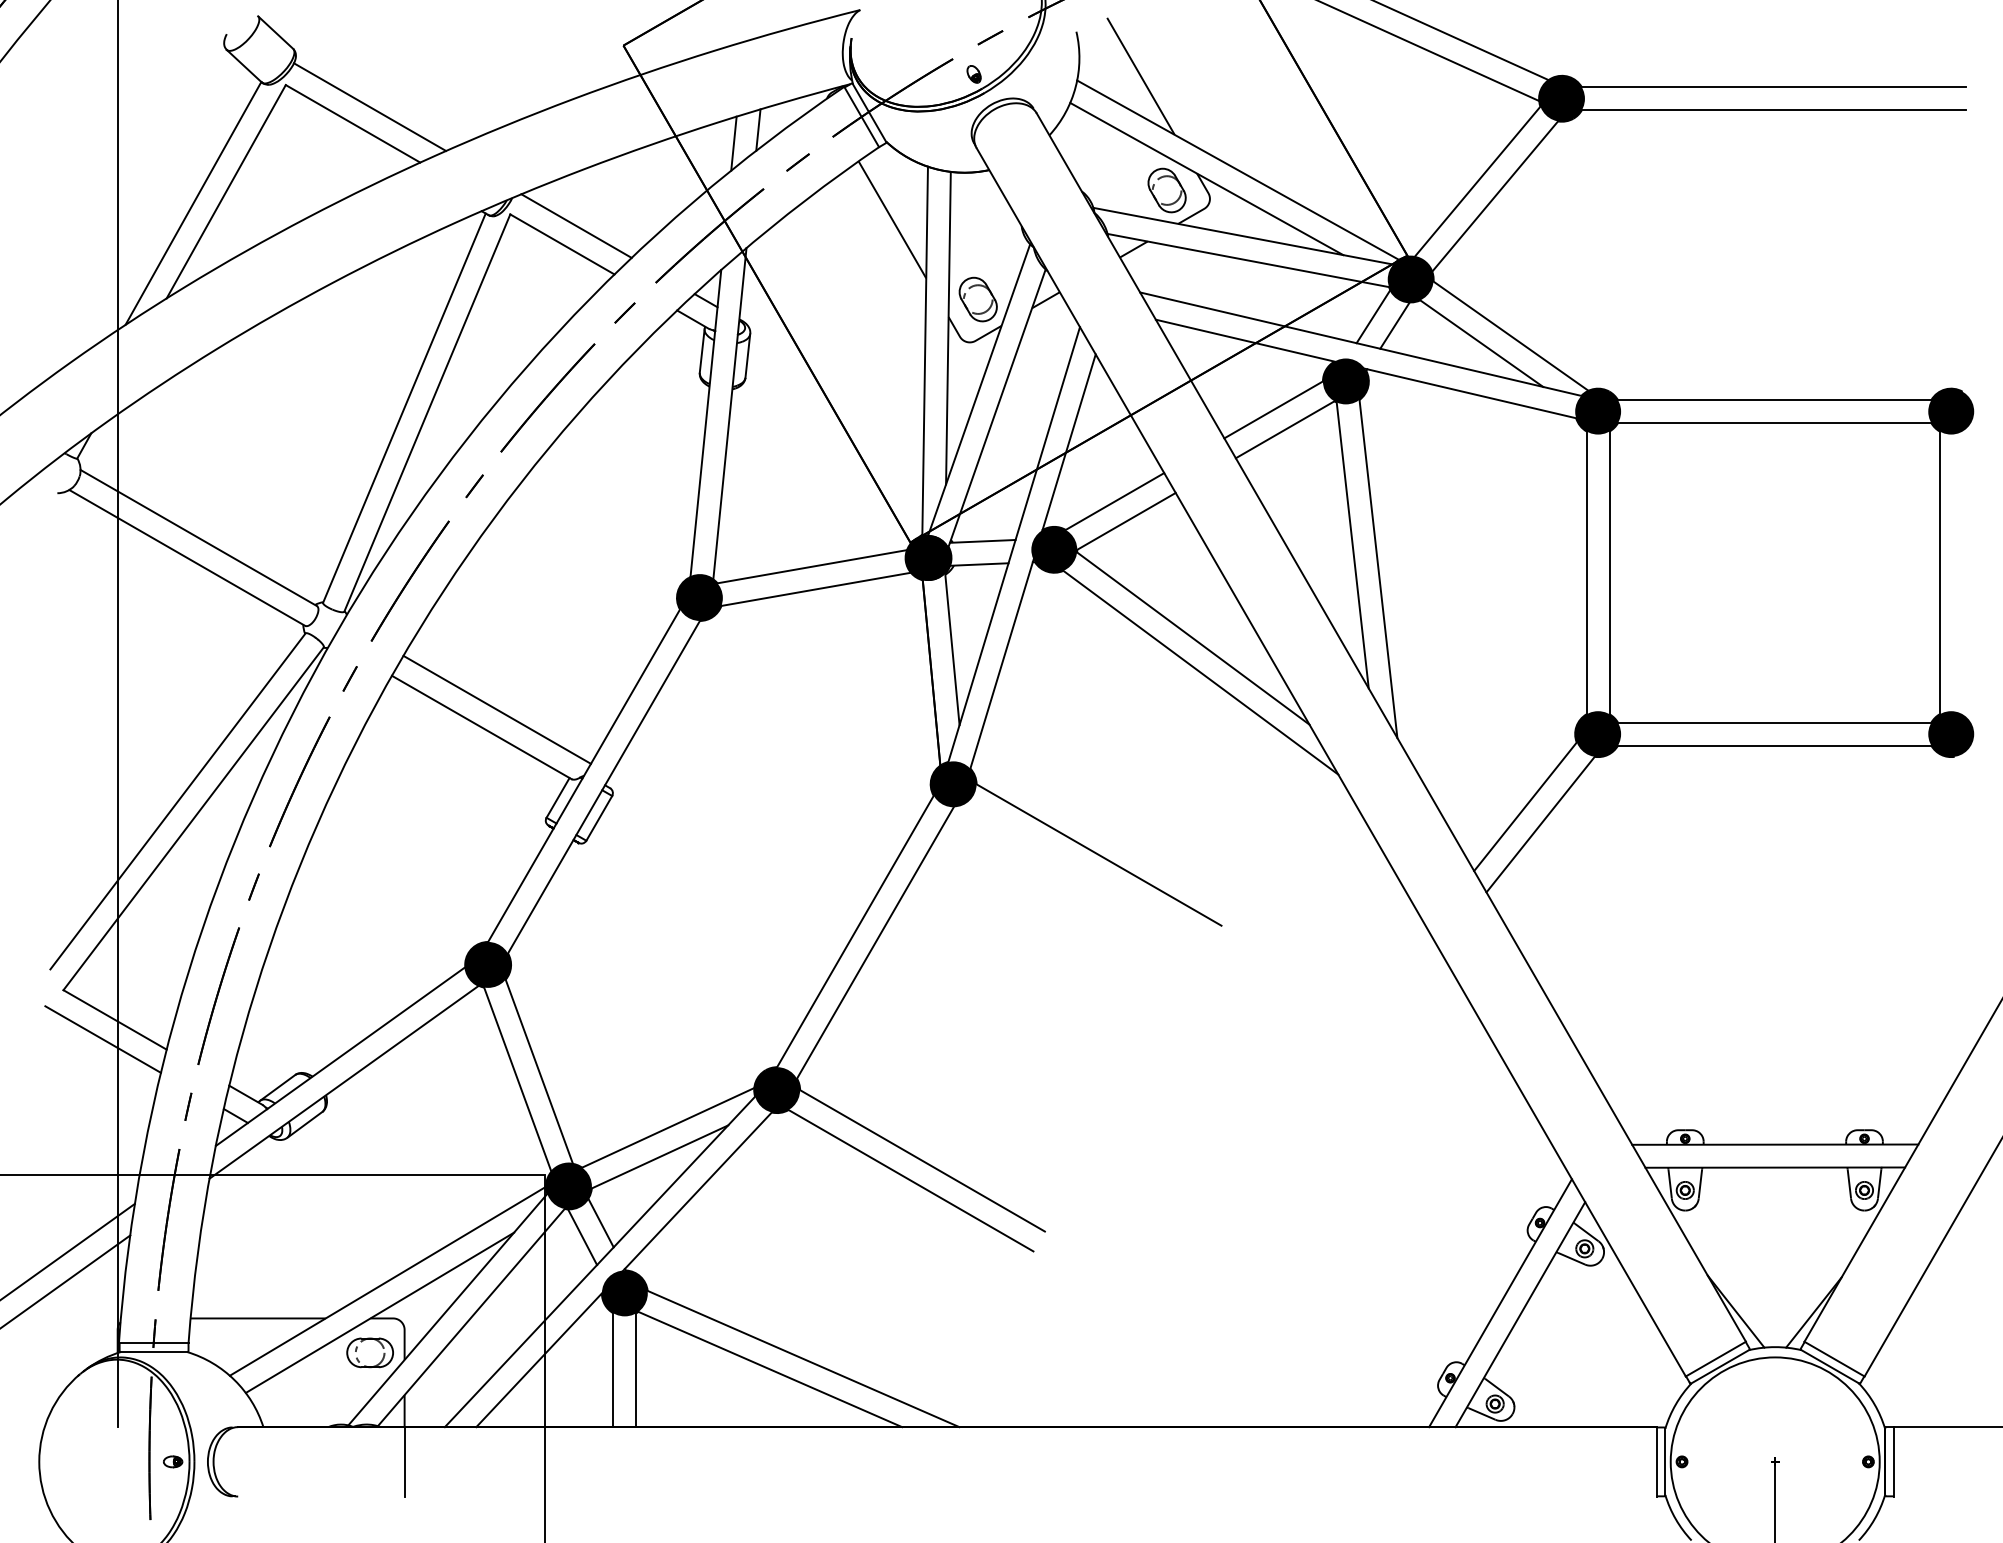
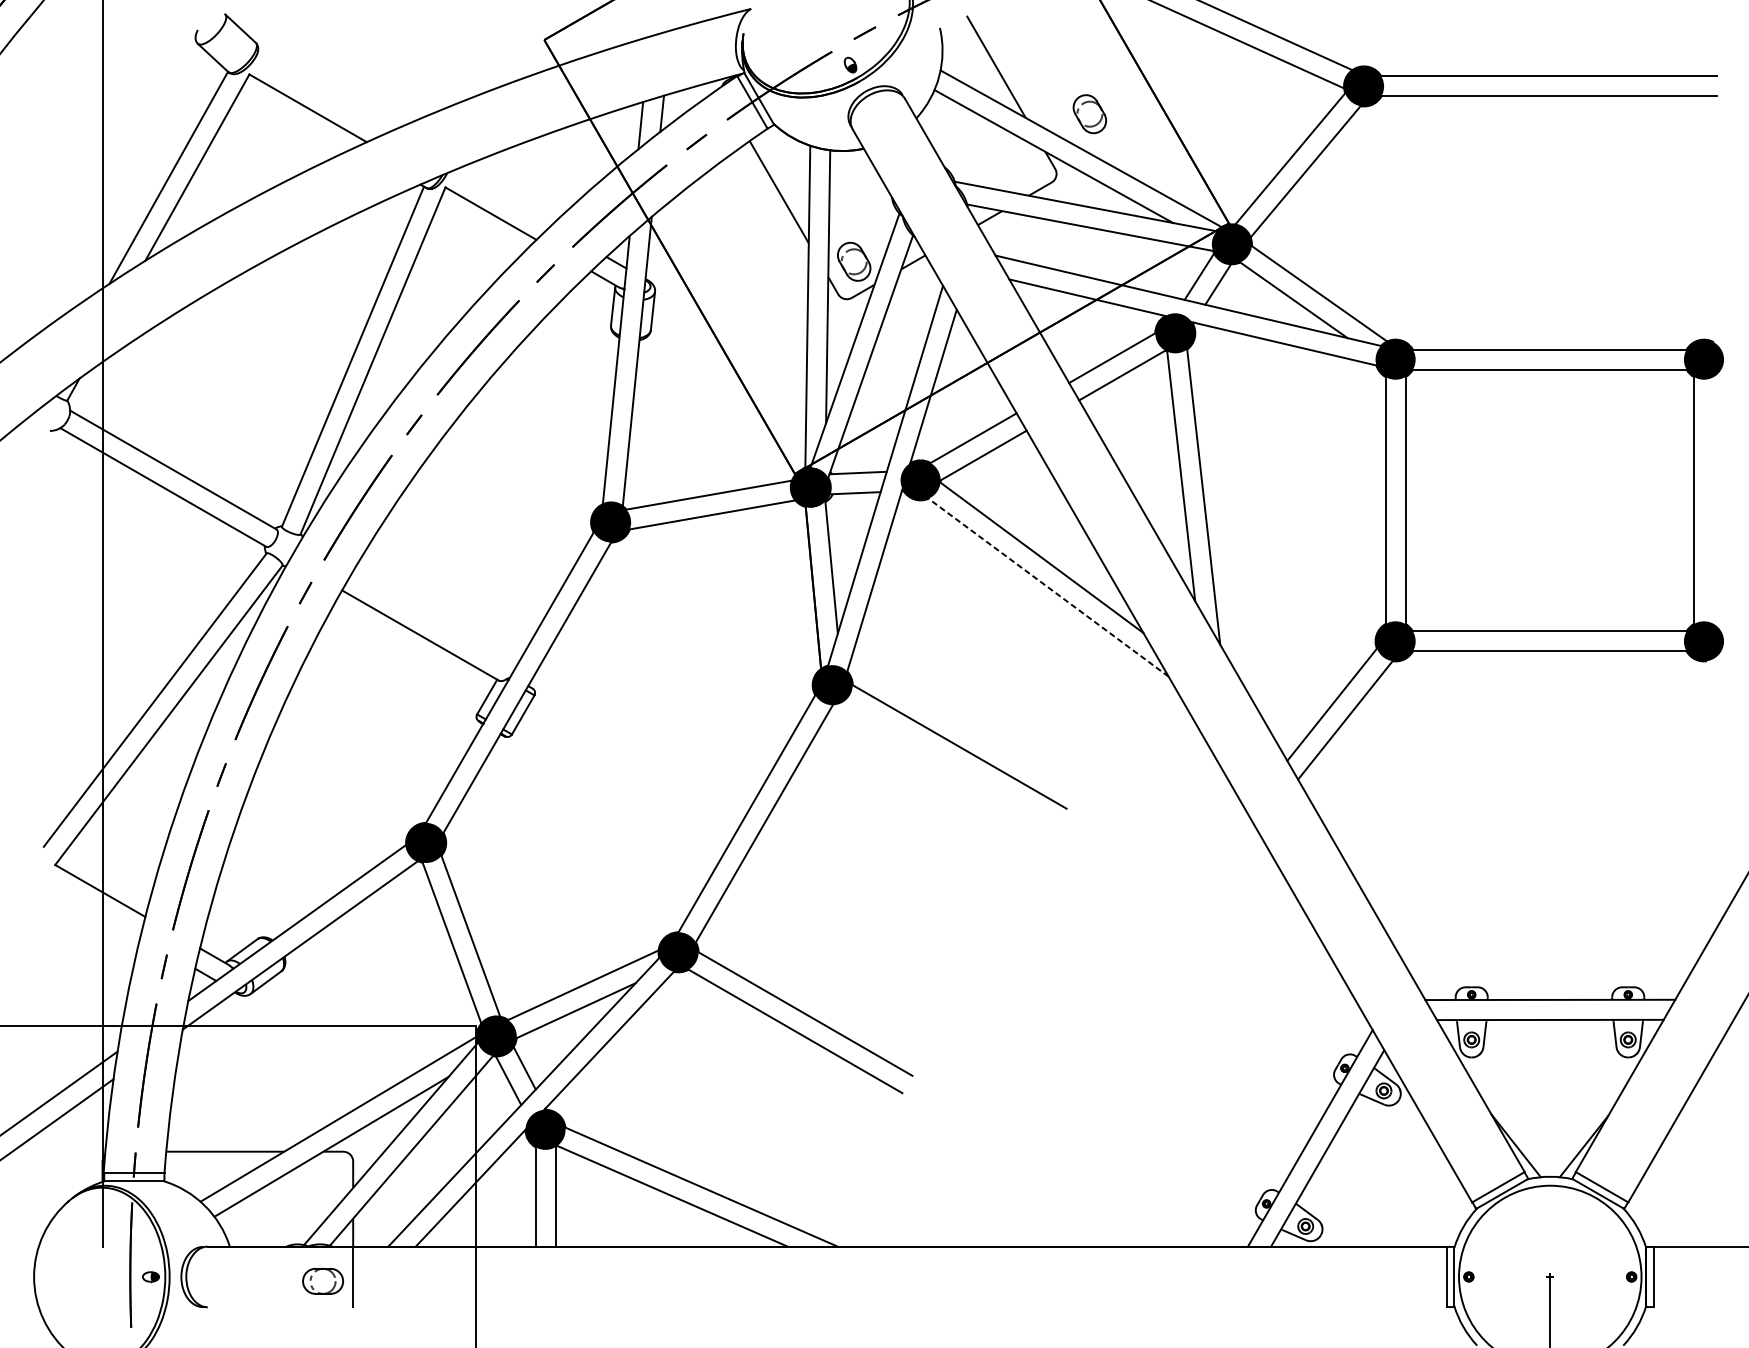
line: (369, 106) -> (322, 93), removed
part: (1166, 190) -> (1089, 114), moved
line: (576, 225) -> (503, 197), removed
line: (1200, 672) -> (1048, 587), solid -> dashed
line: (497, 709) -> (434, 619), removed
line: (102, 1039) -> (89, 908), removed
part: (369, 1352) -> (322, 1281), moved

